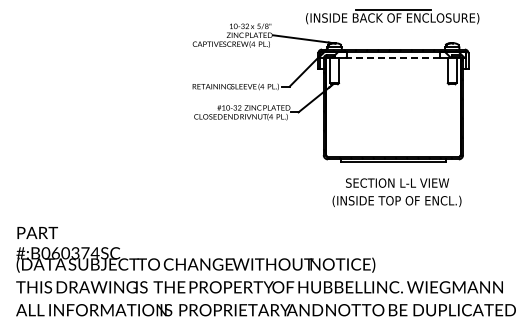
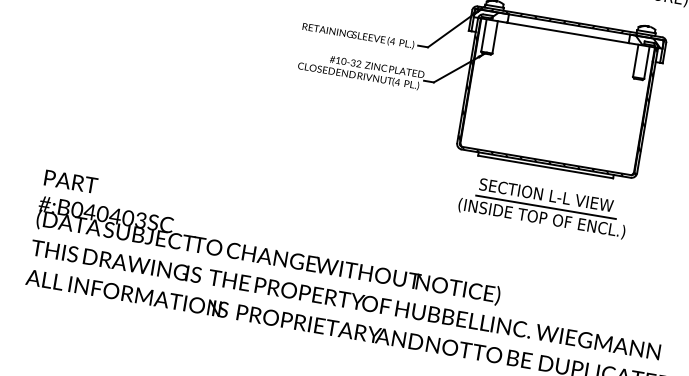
line: (393, 58) -> (568, 33), dashed -> solid
line: (398, 192) -> (545, 207), added
text: (75, 253) -> (115, 216), #:B060374SC -> #:B040403SC

